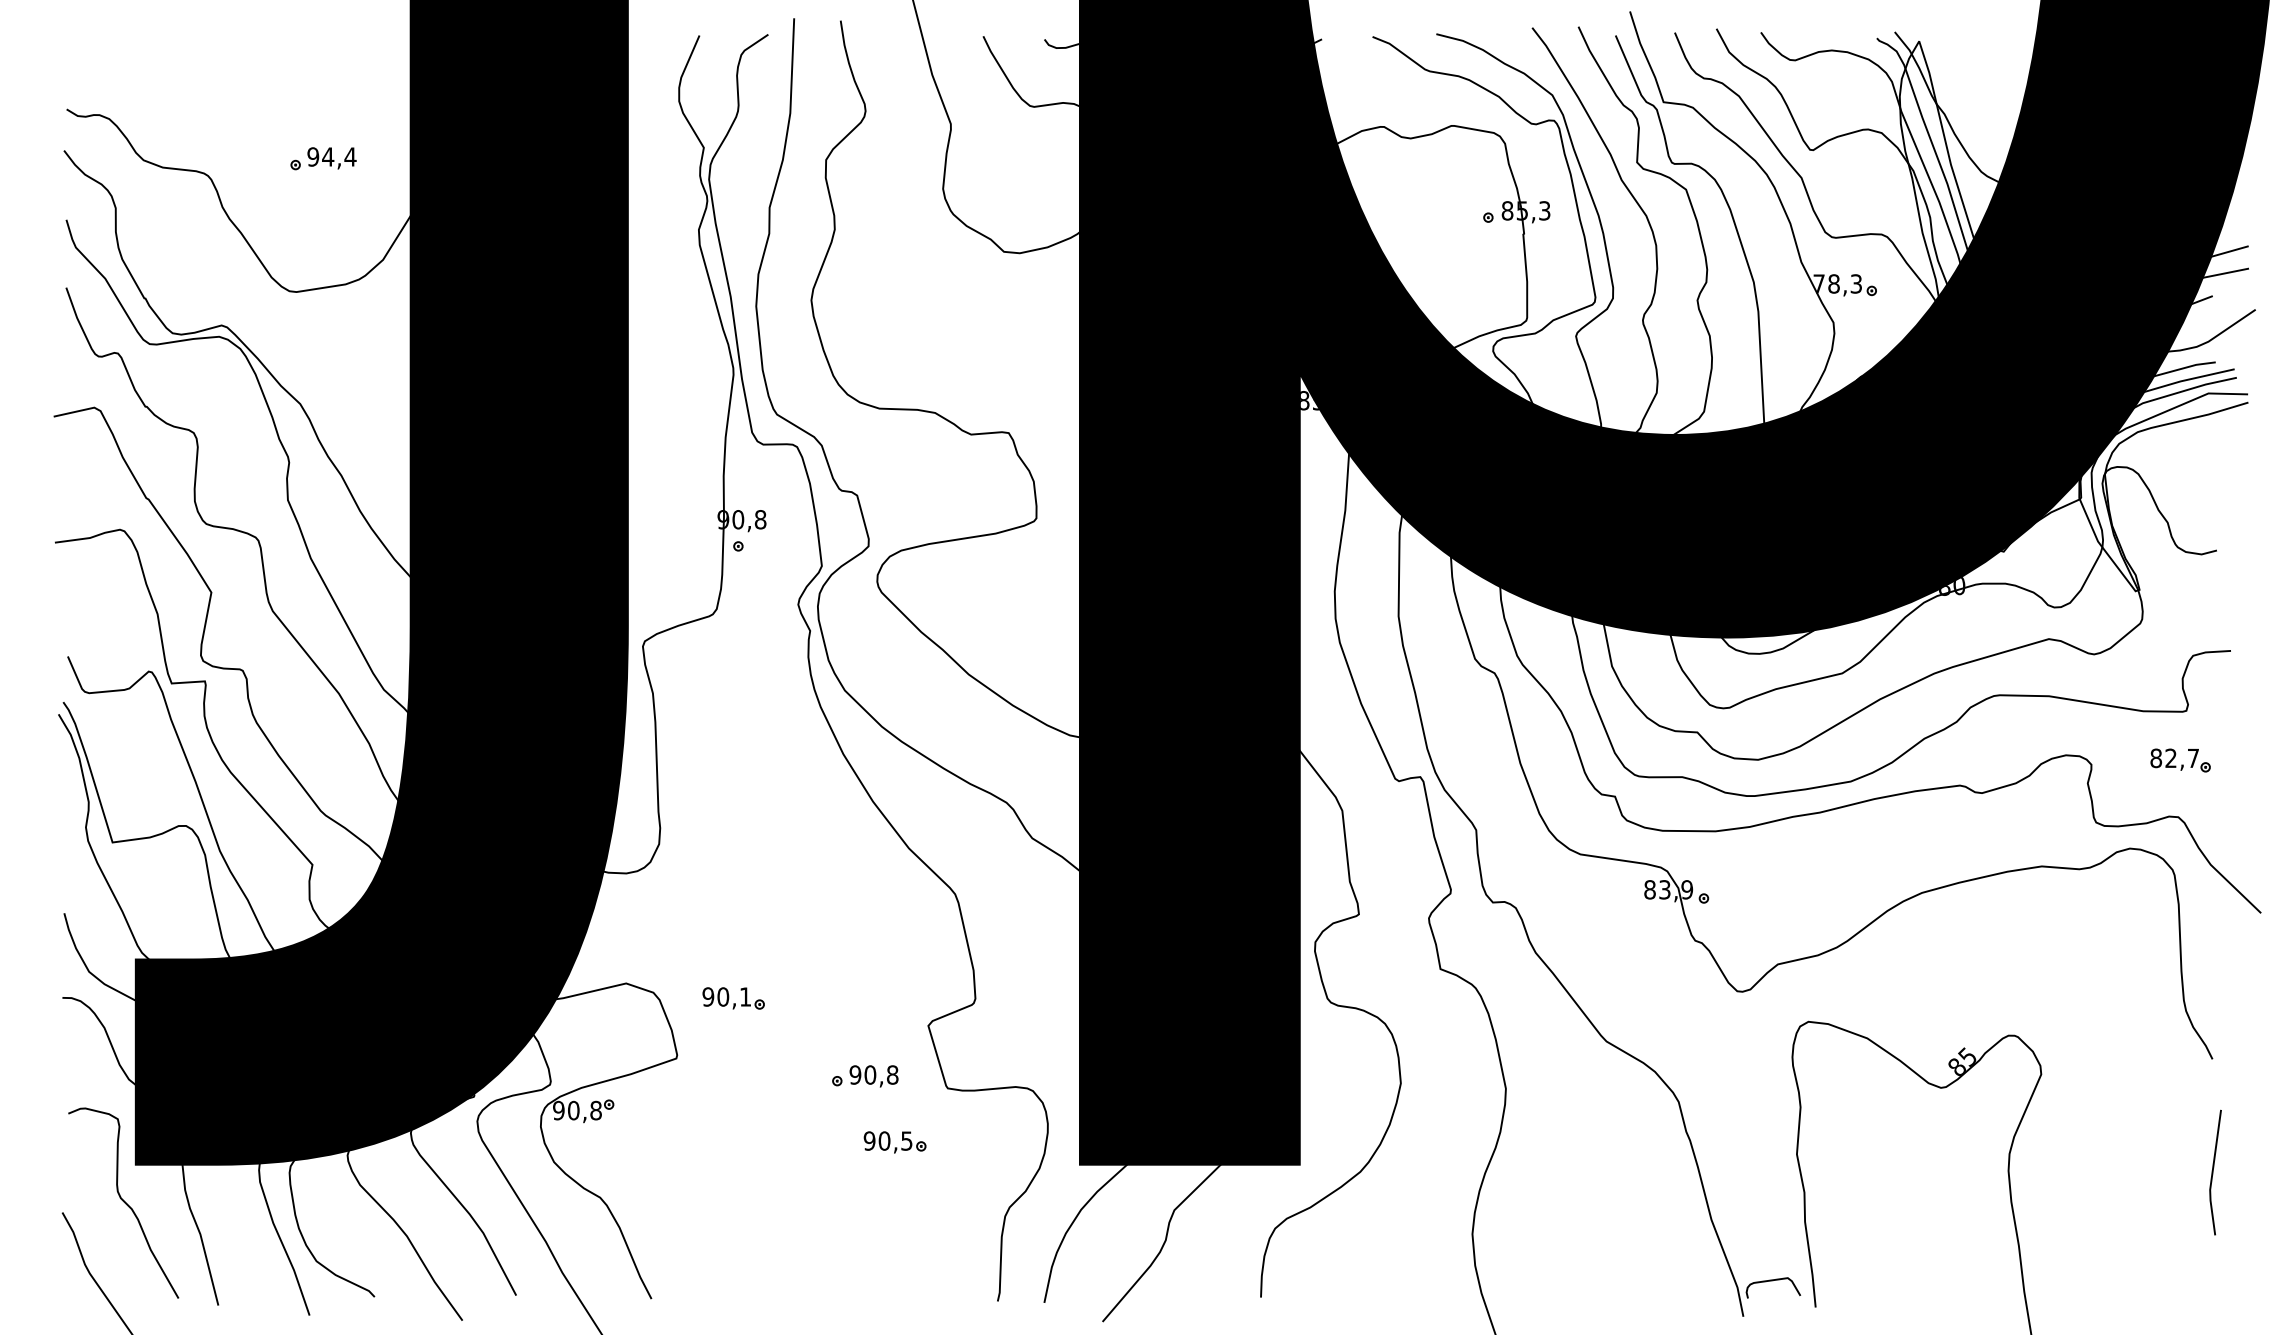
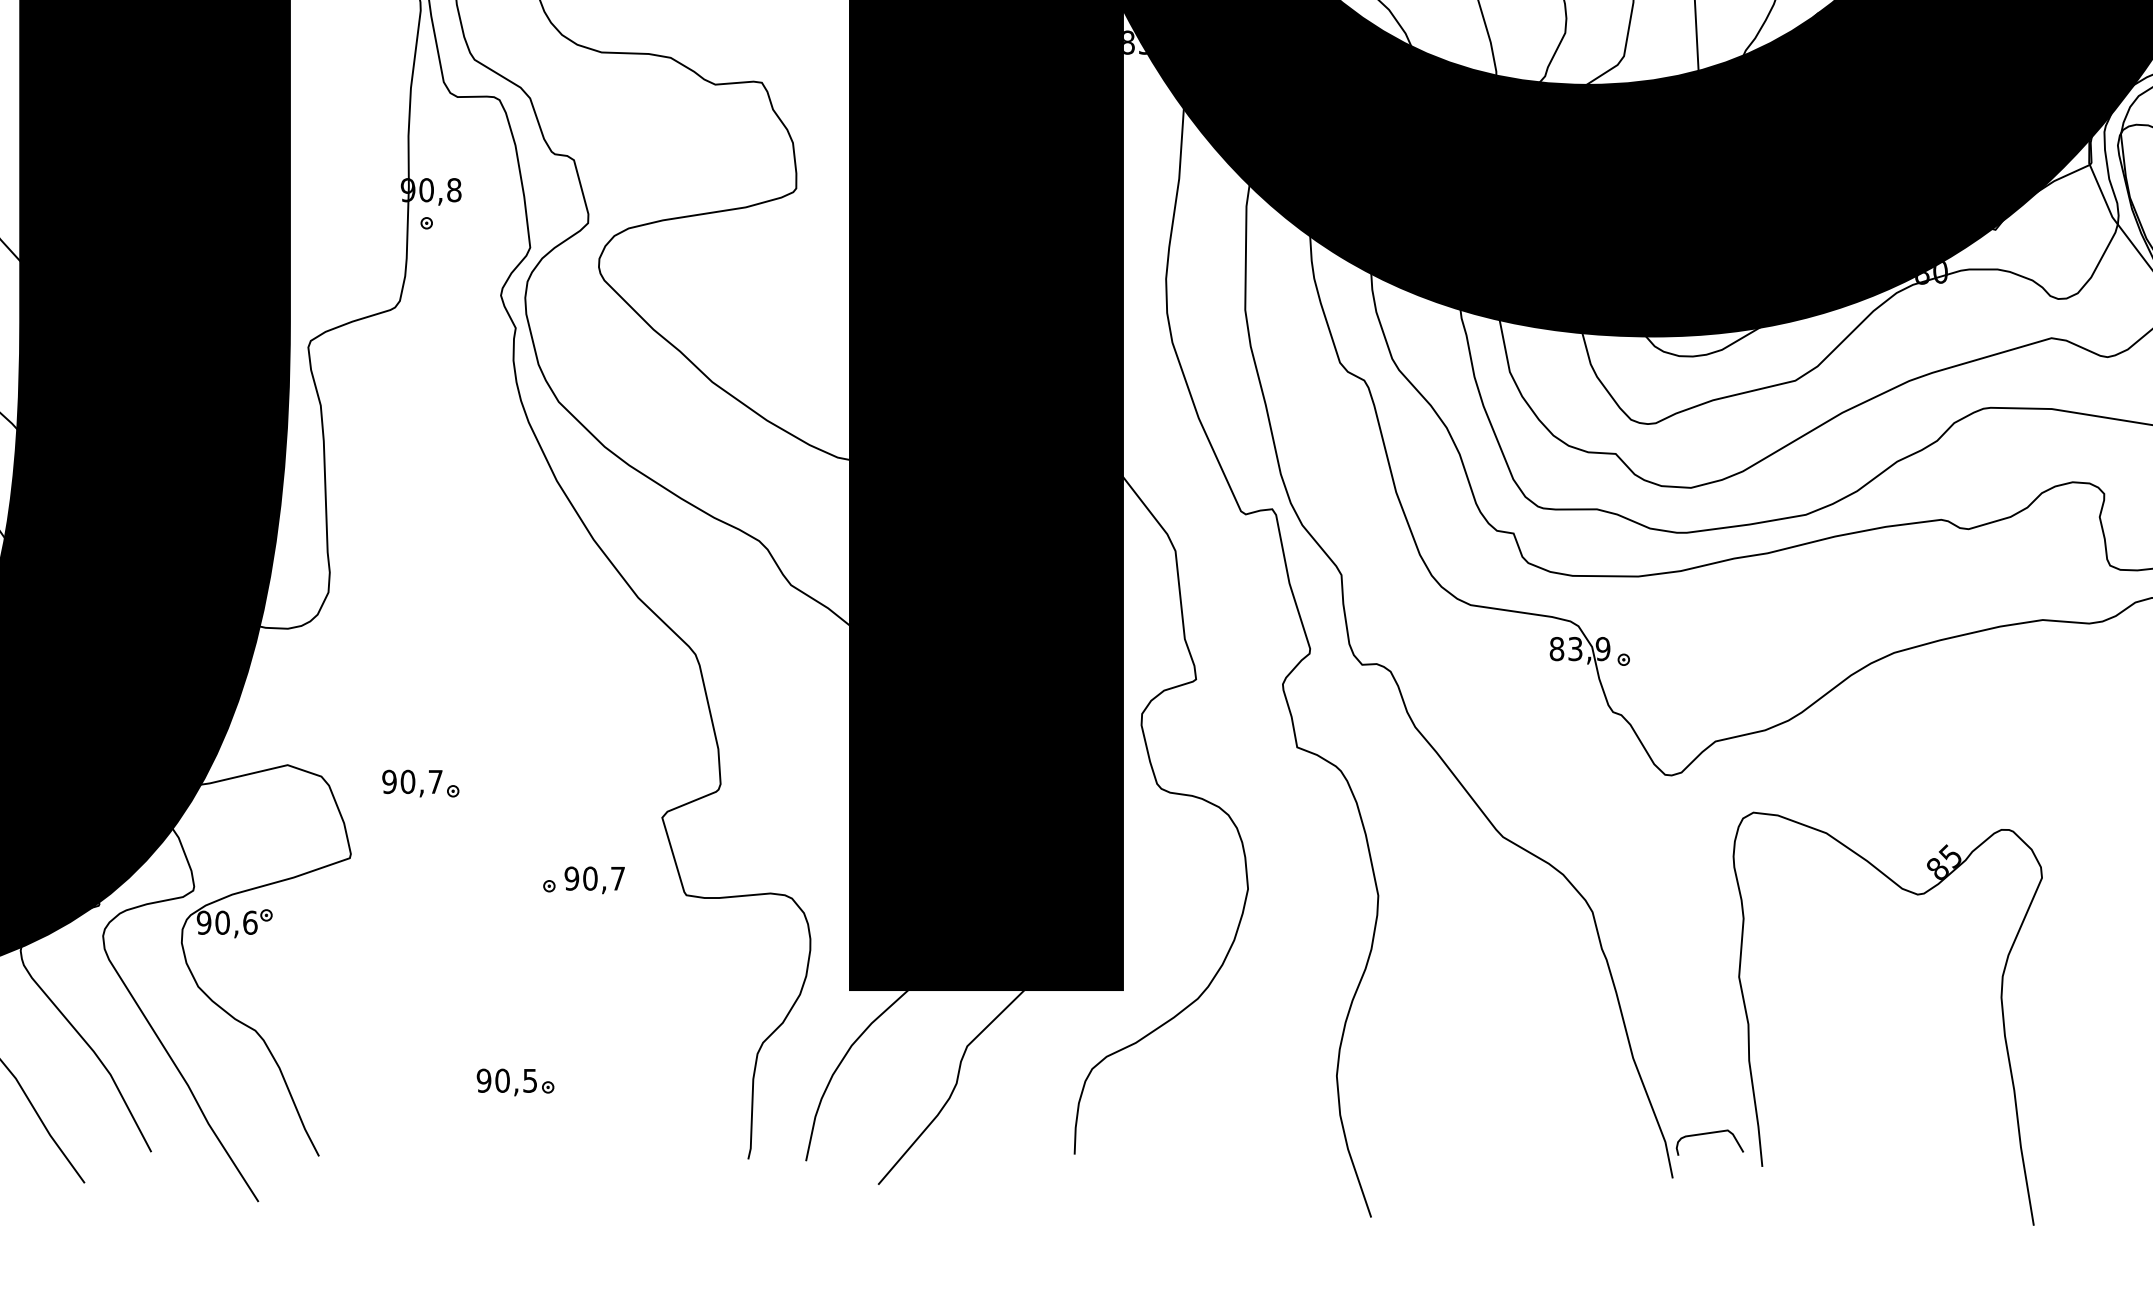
text: (745, 996) -> (435, 781), 90,1 -> 90,7
text: (892, 1074) -> (617, 878), 90,8 -> 90,7
text: (596, 1110) -> (250, 922), 90,8 -> 90,6
part: (894, 1142) -> (514, 1082), moved

